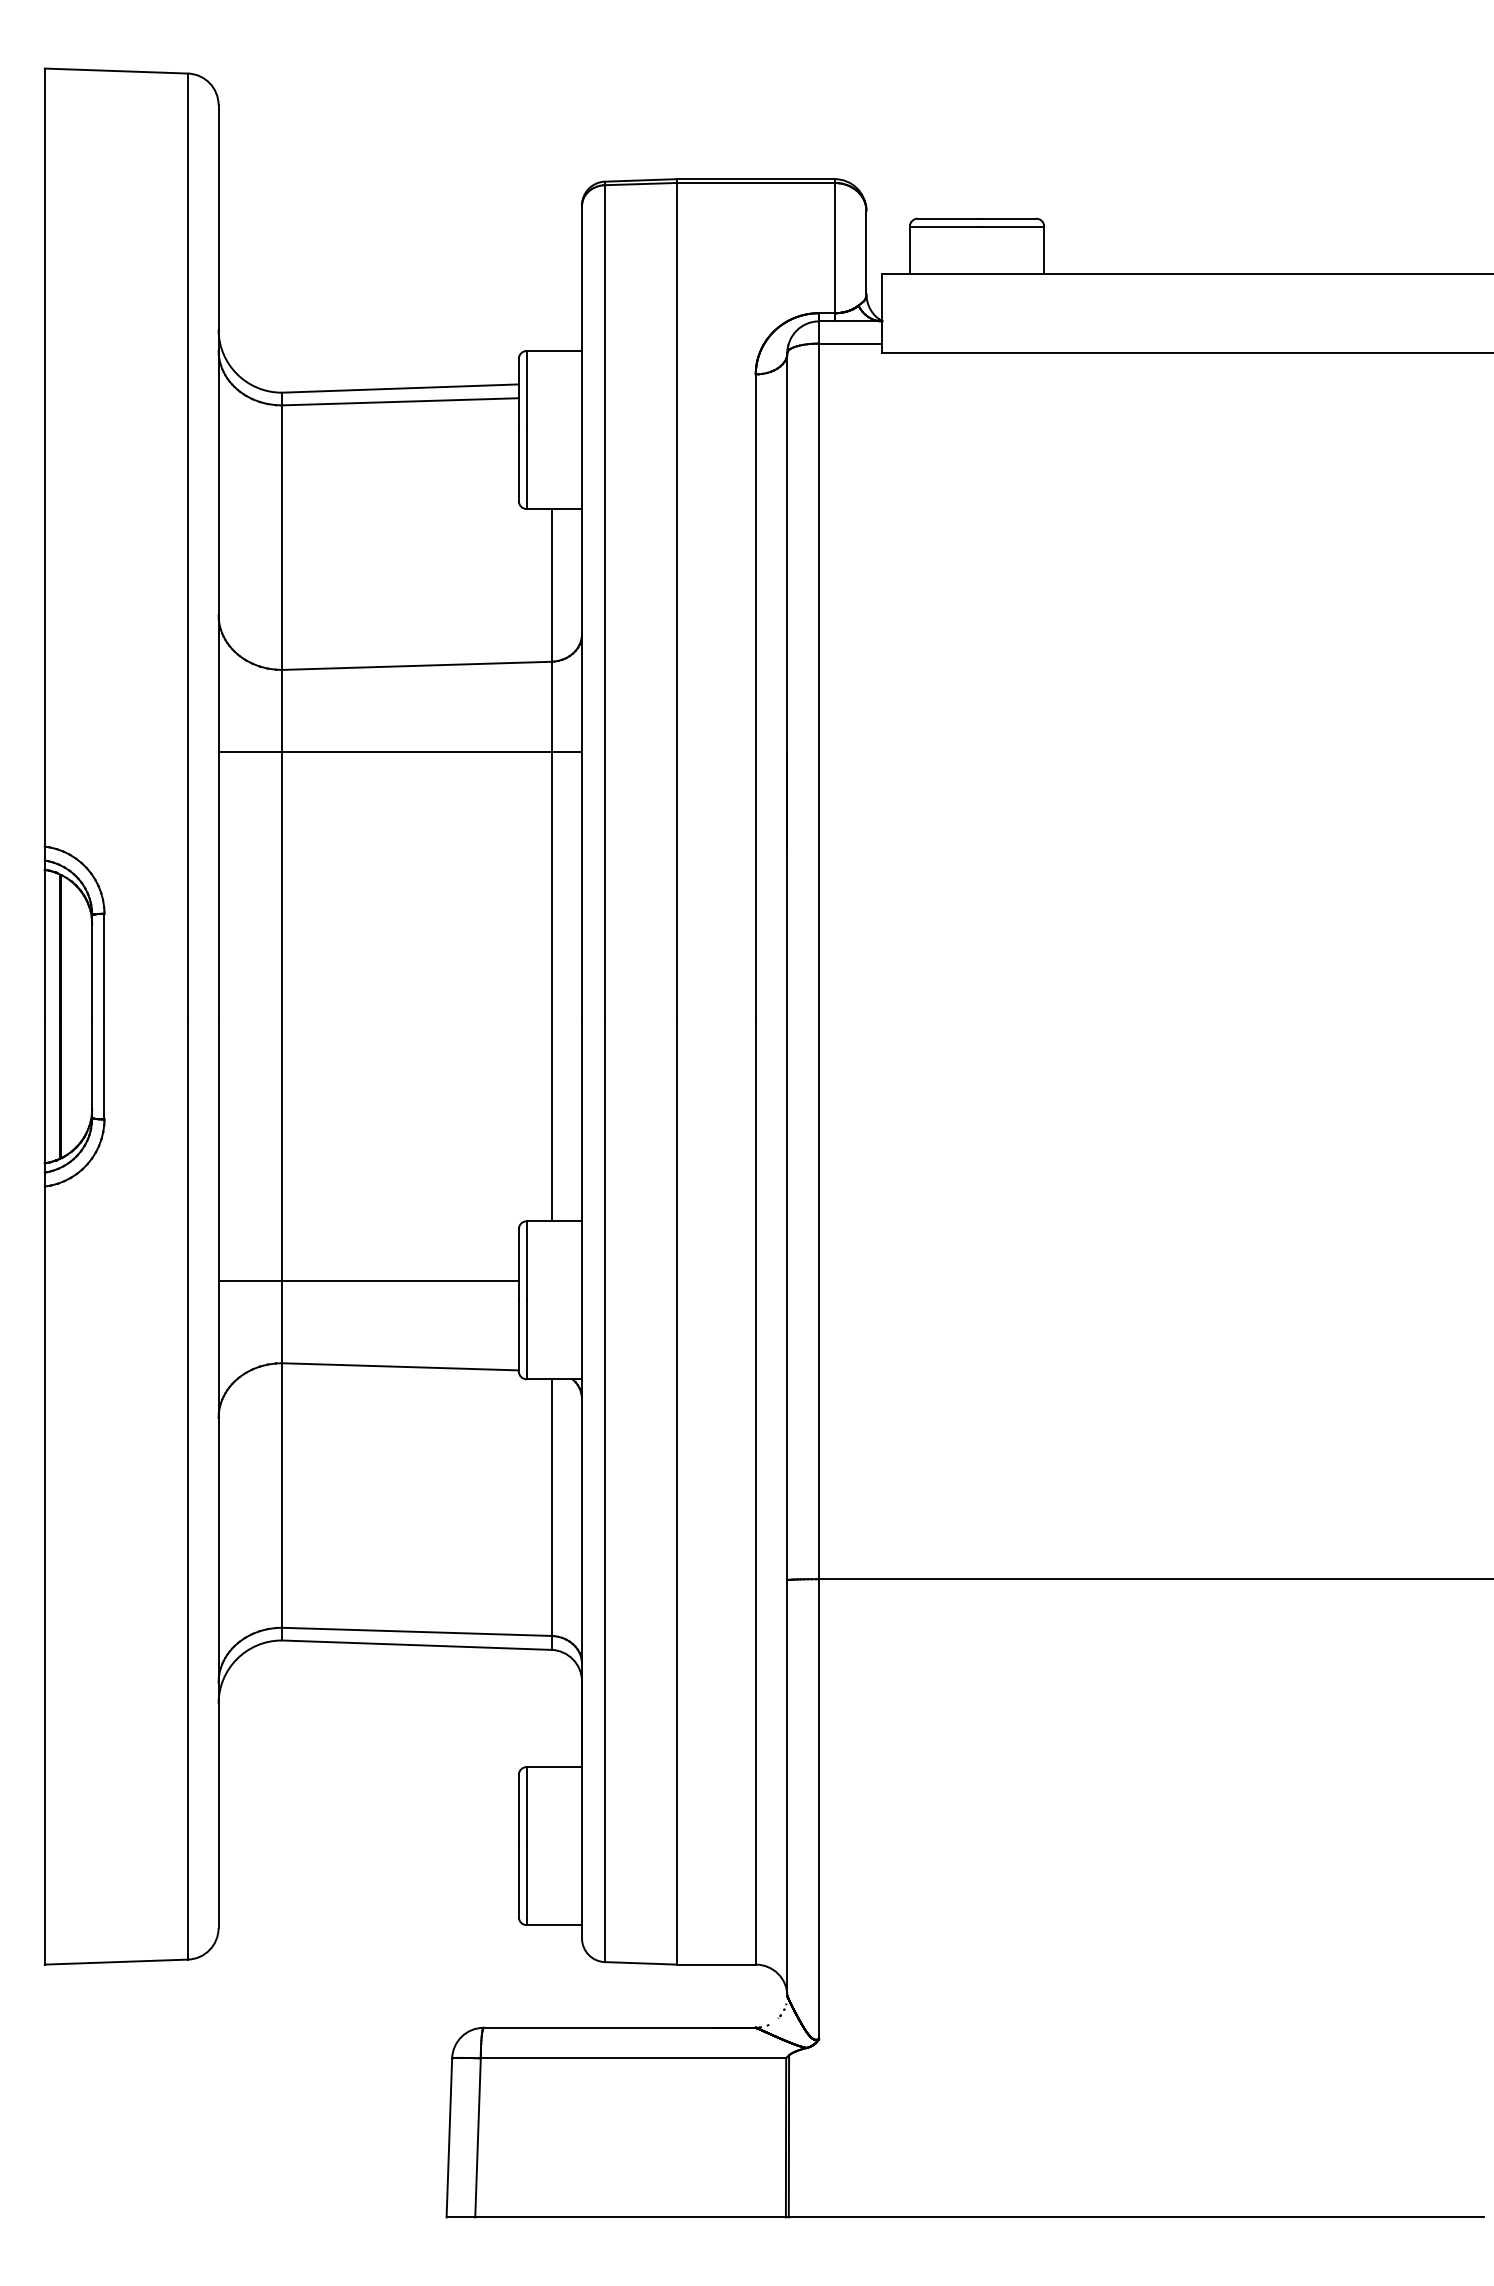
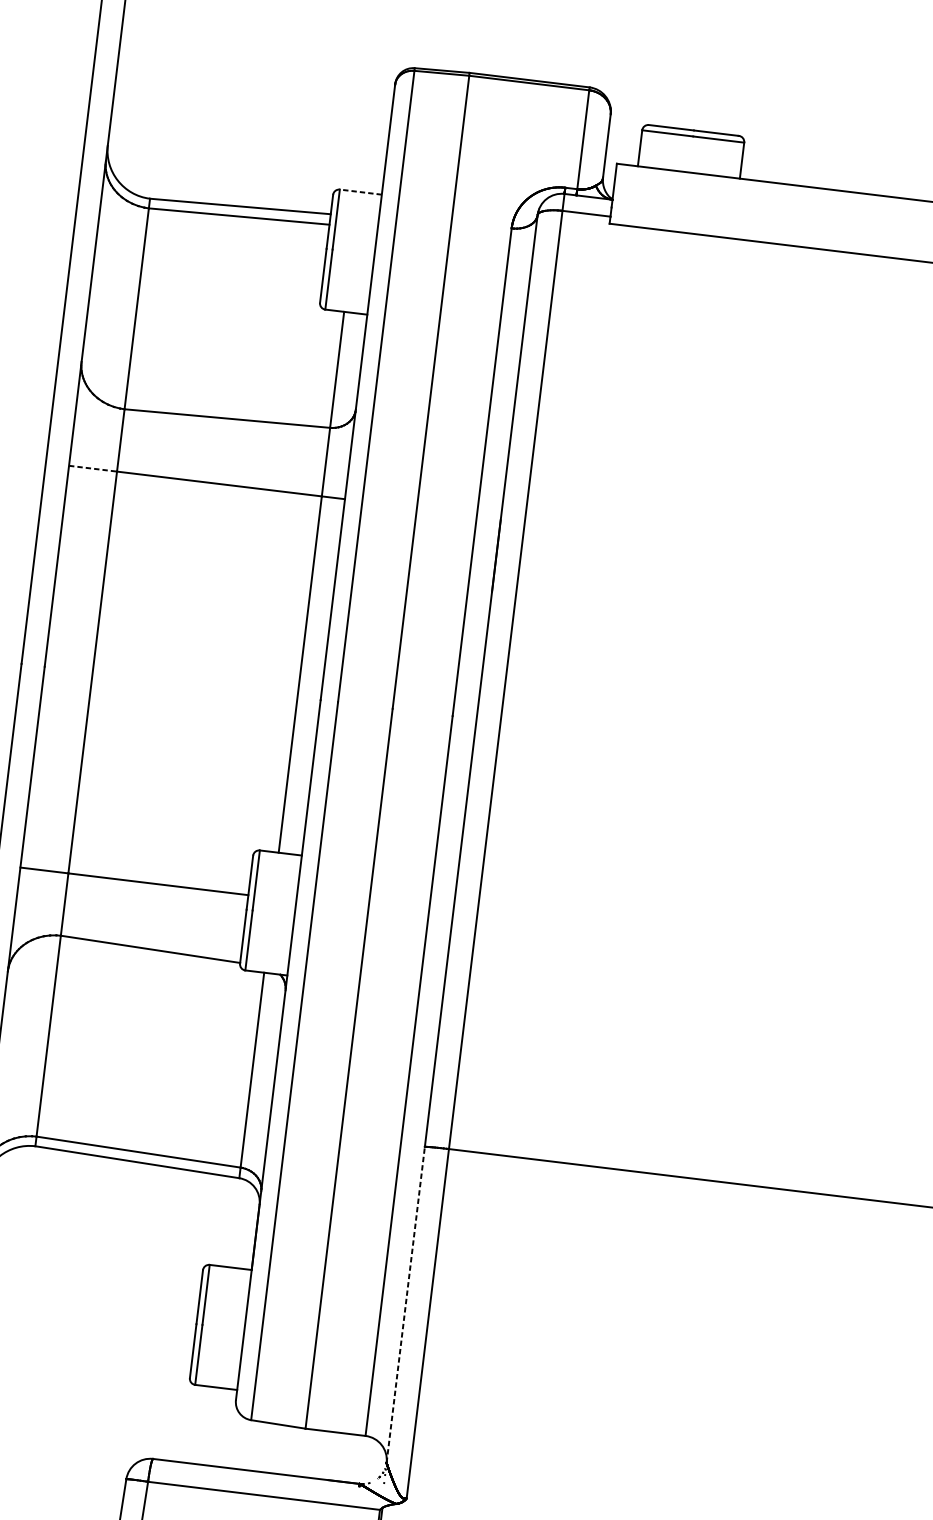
line: (554, 351) -> (360, 192), solid -> dashed
line: (250, 752) -> (93, 469), solid -> dashed
line: (787, 1788) -> (405, 1305), solid -> dashed

